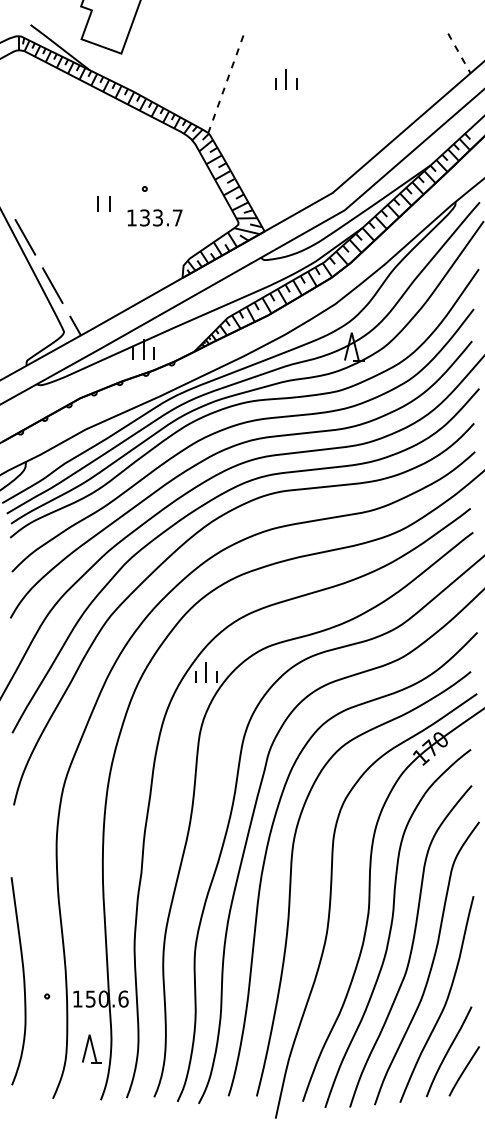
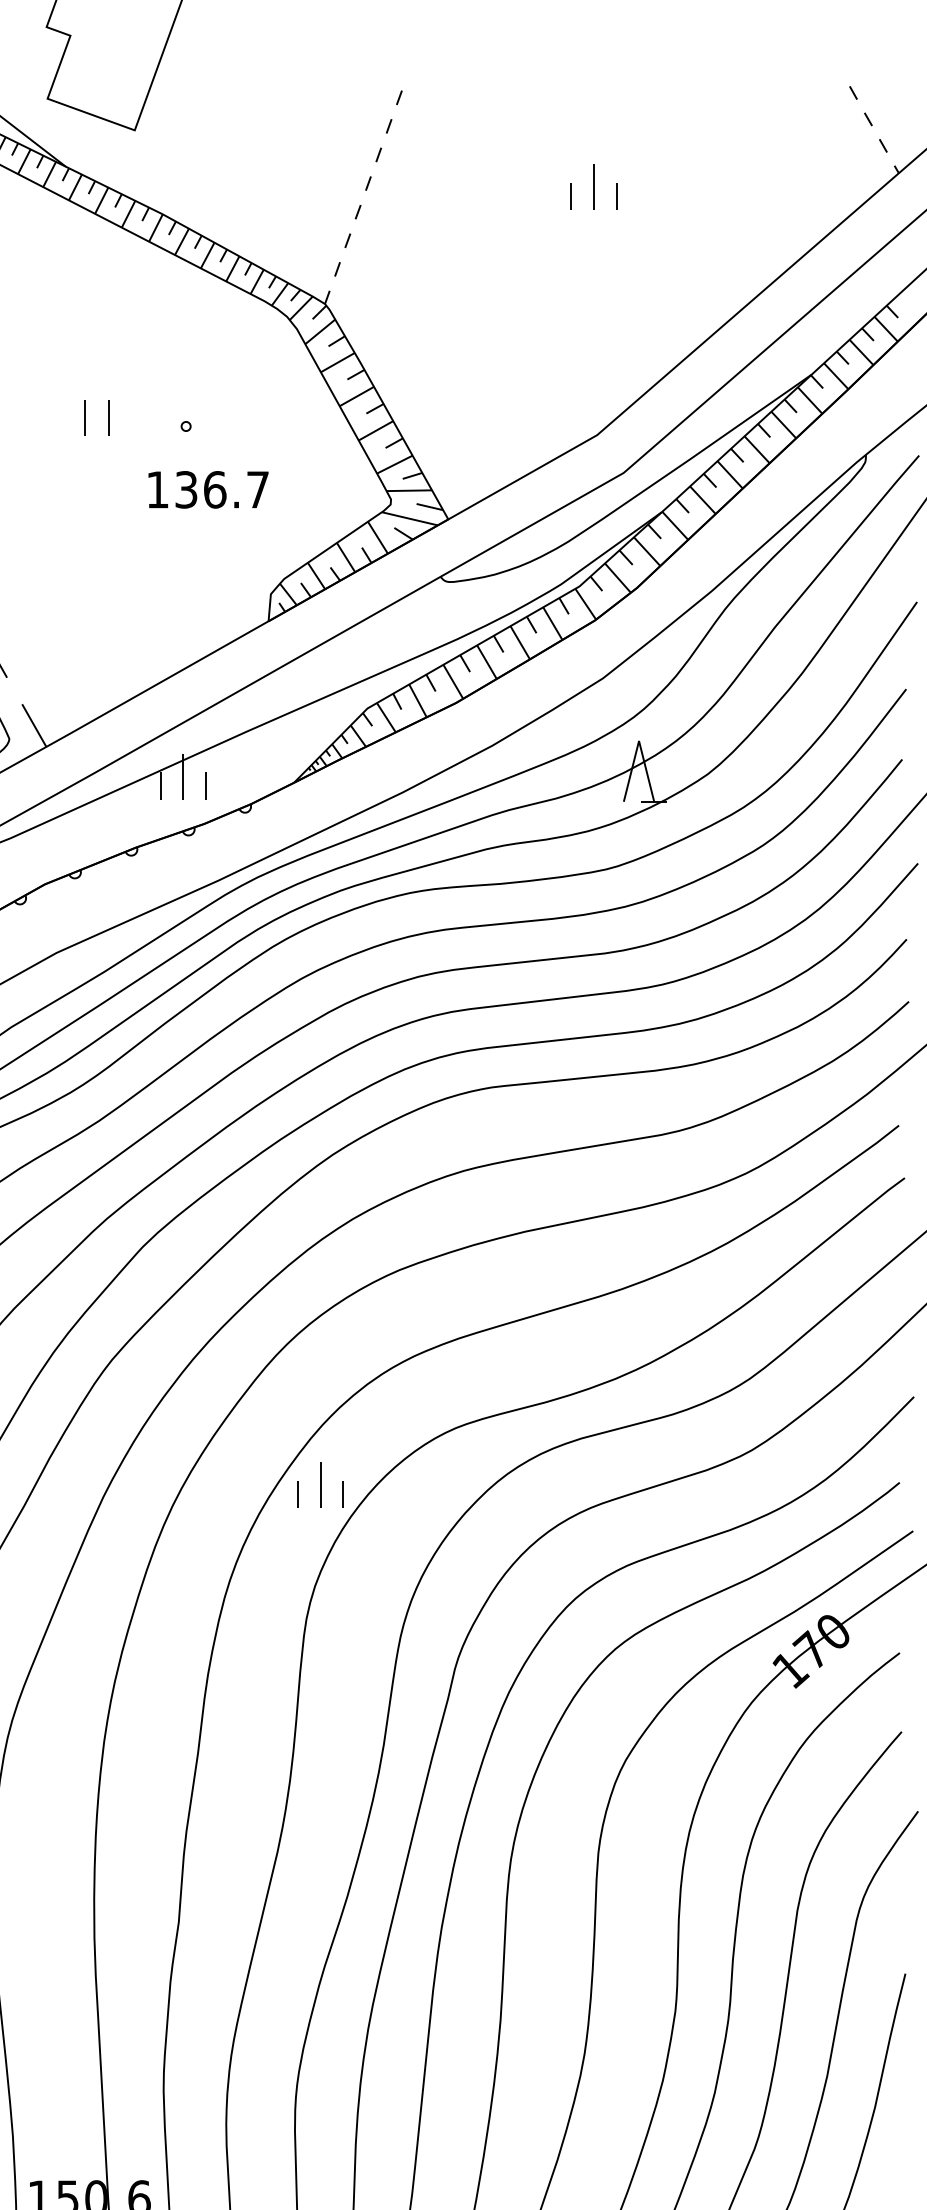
part: (286, 79) -> (594, 186), moved
part: (103, 203) -> (95, 416), moved
text: (158, 217) -> (216, 488), 133.7 -> 136.7

